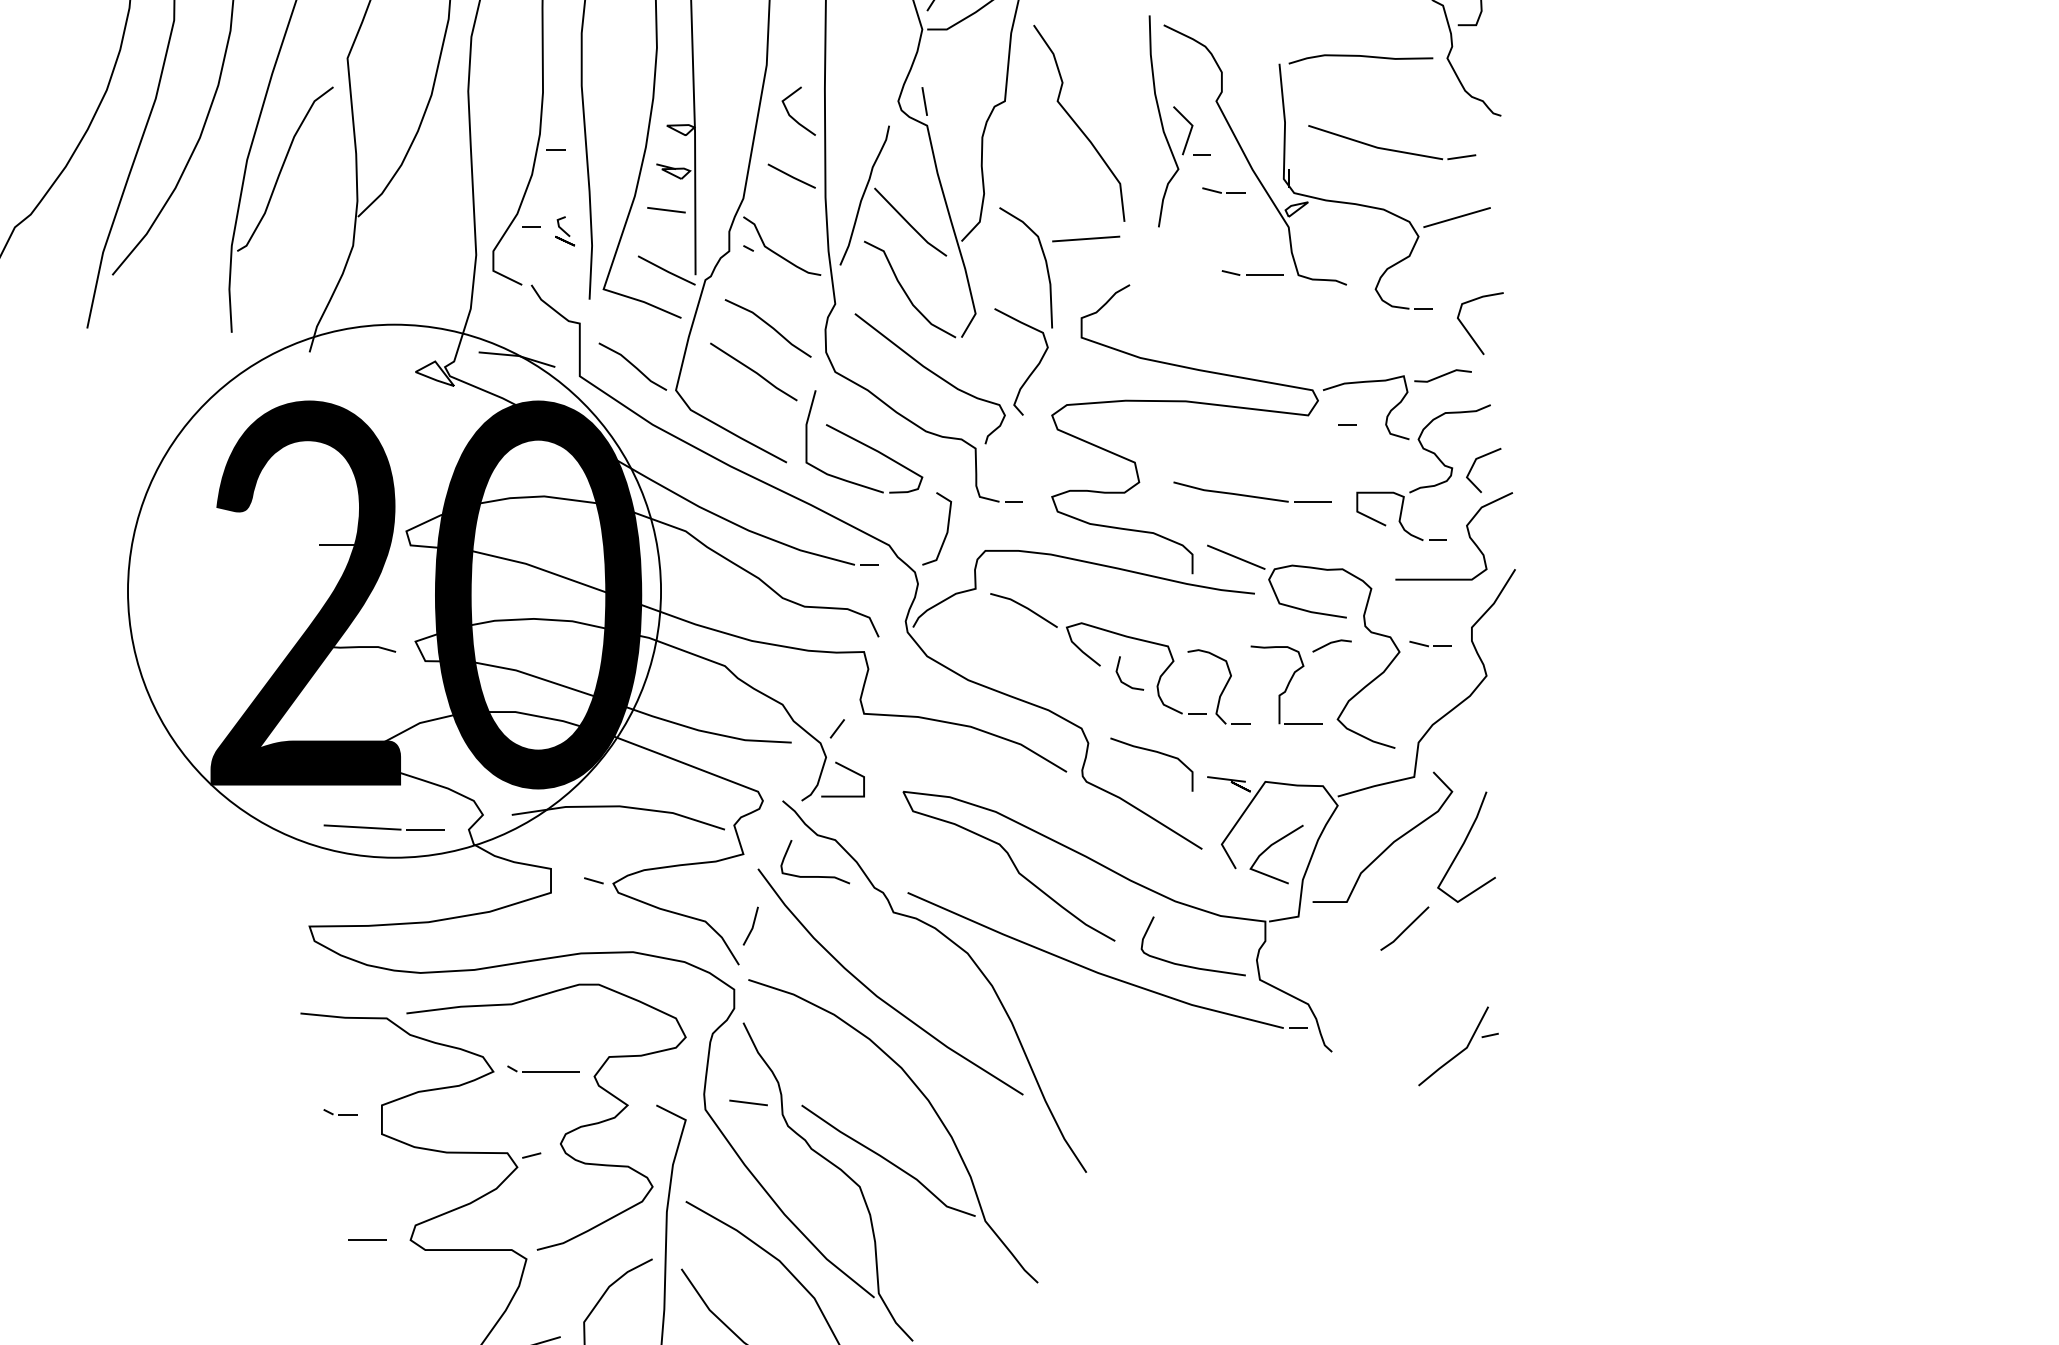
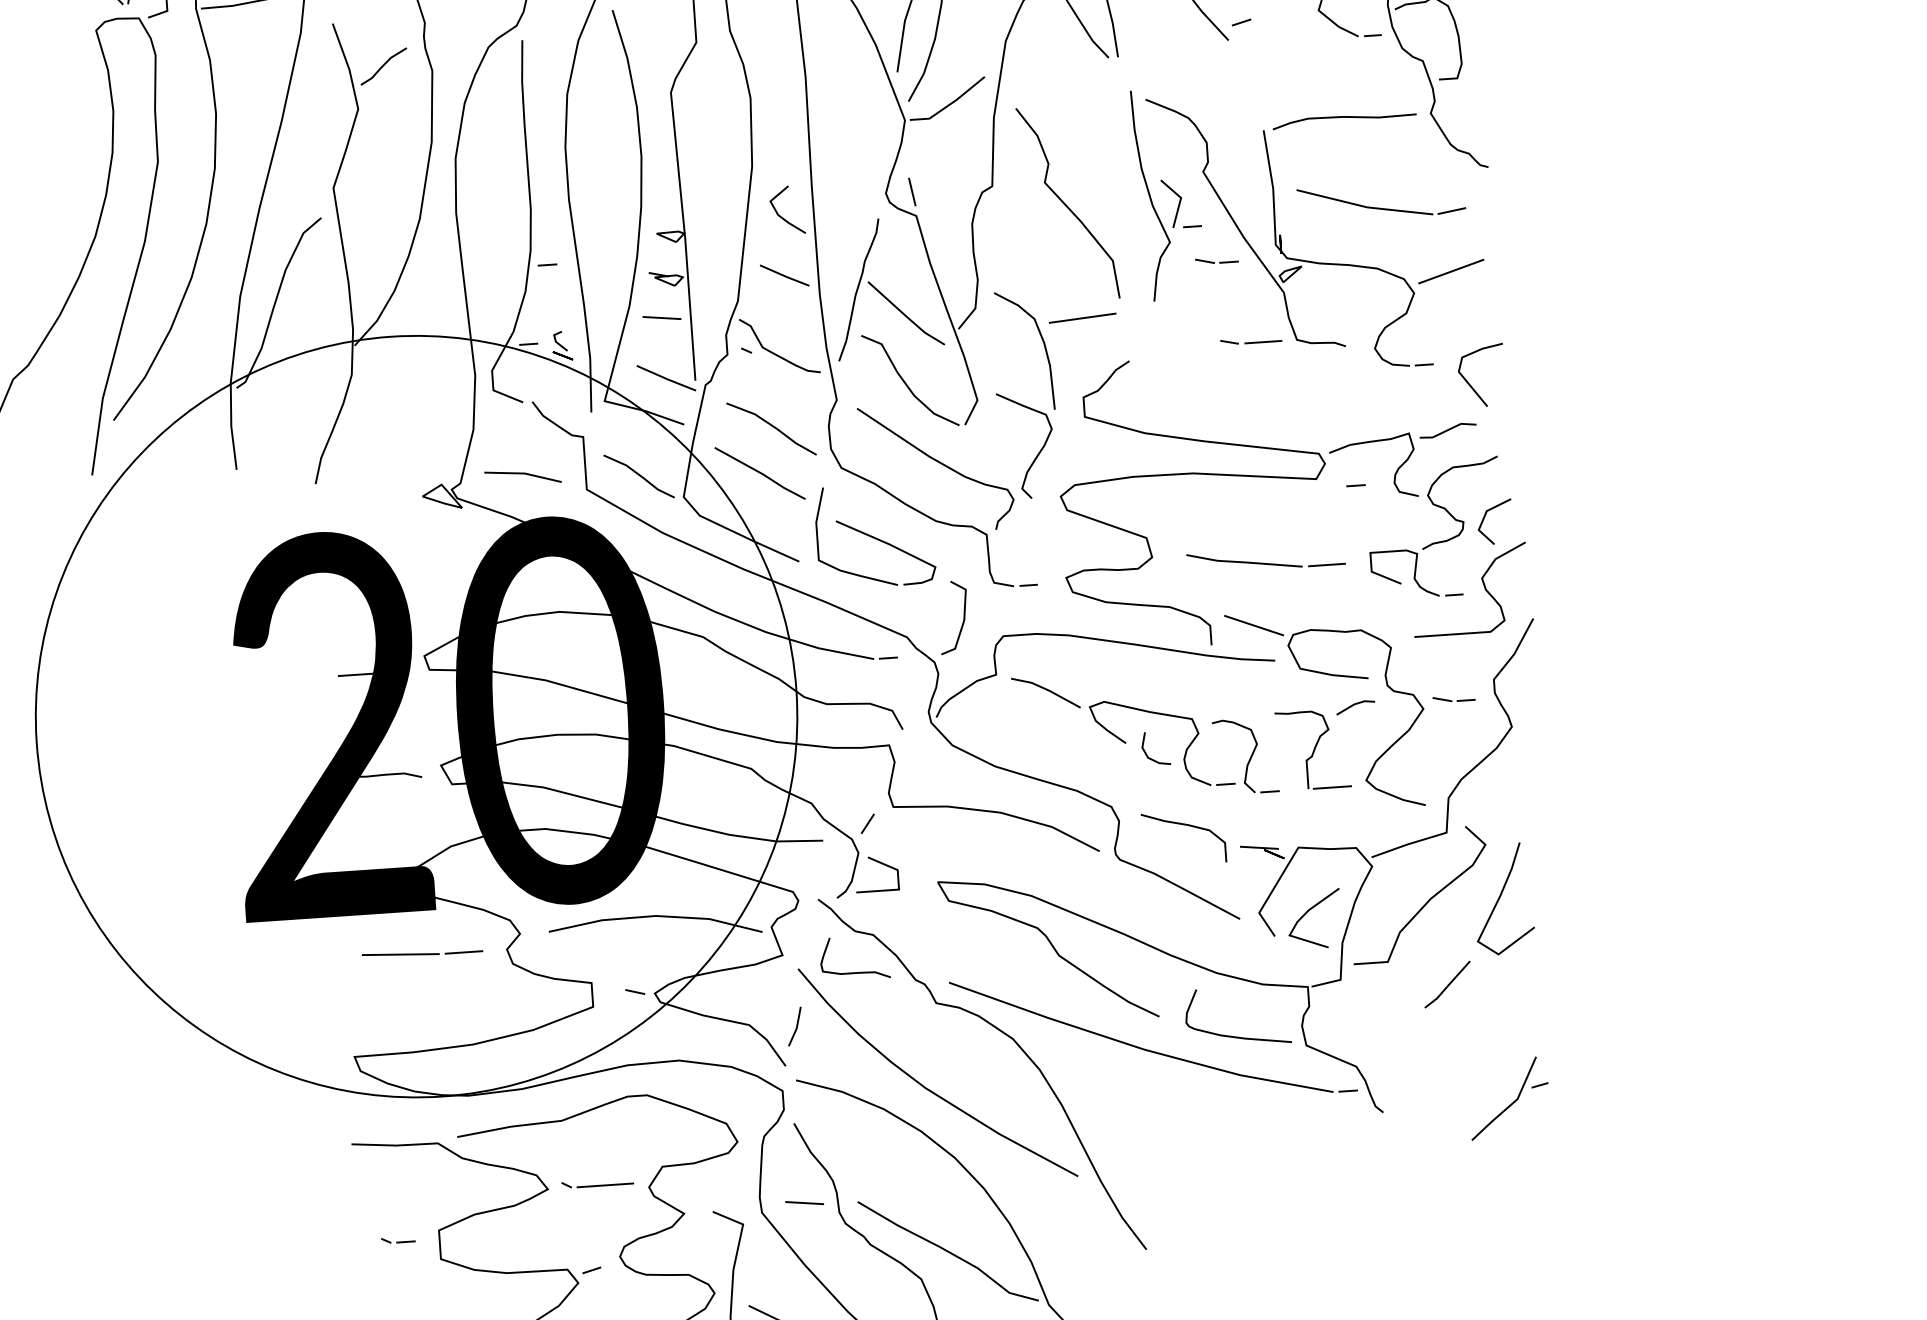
circle: (394, 590) -> (416, 715), size x1.43

